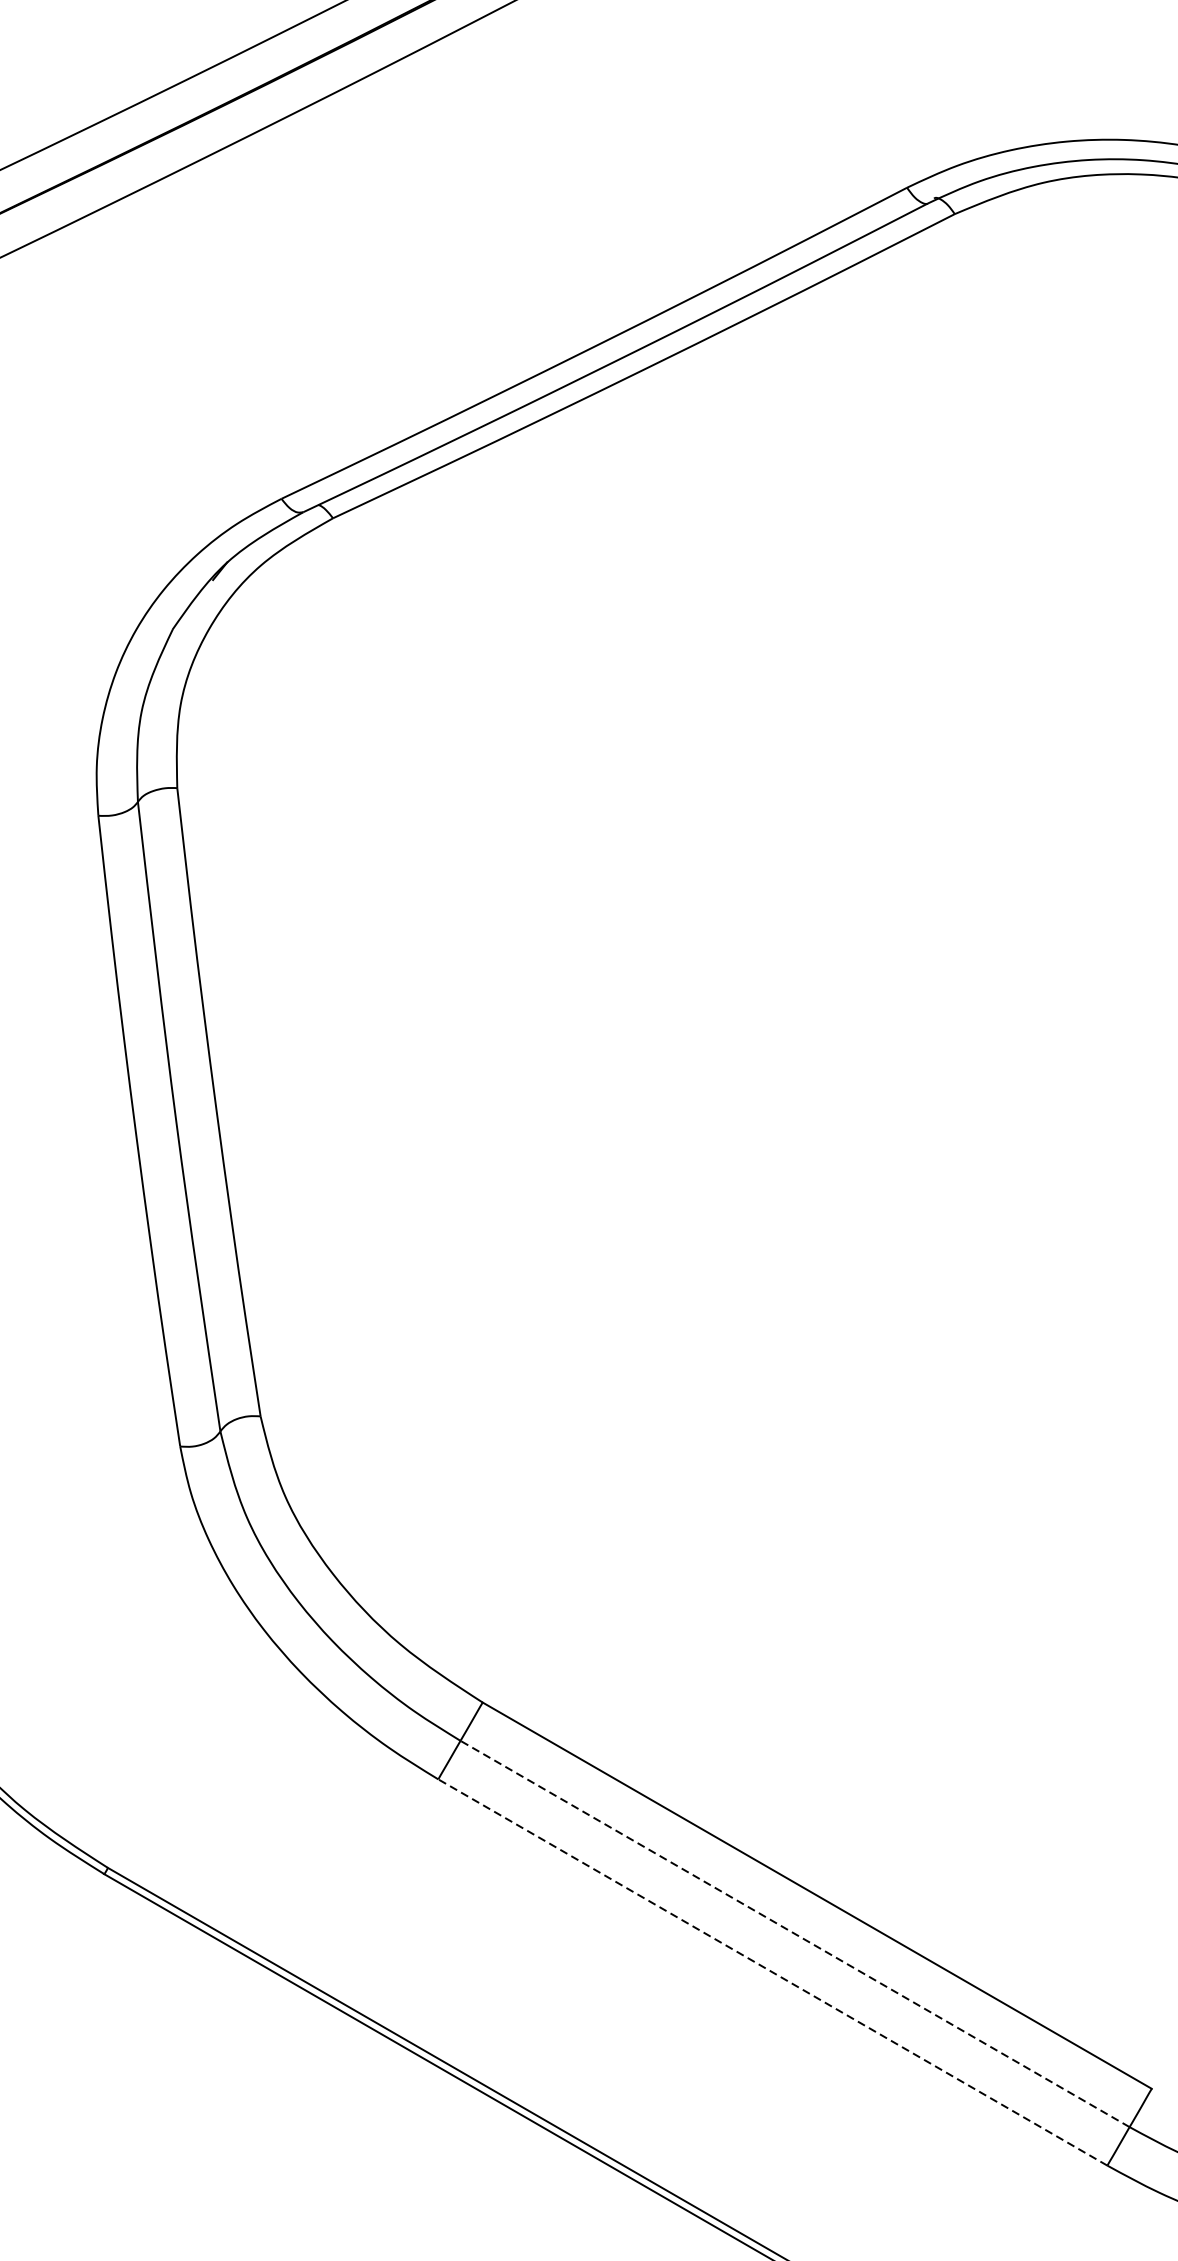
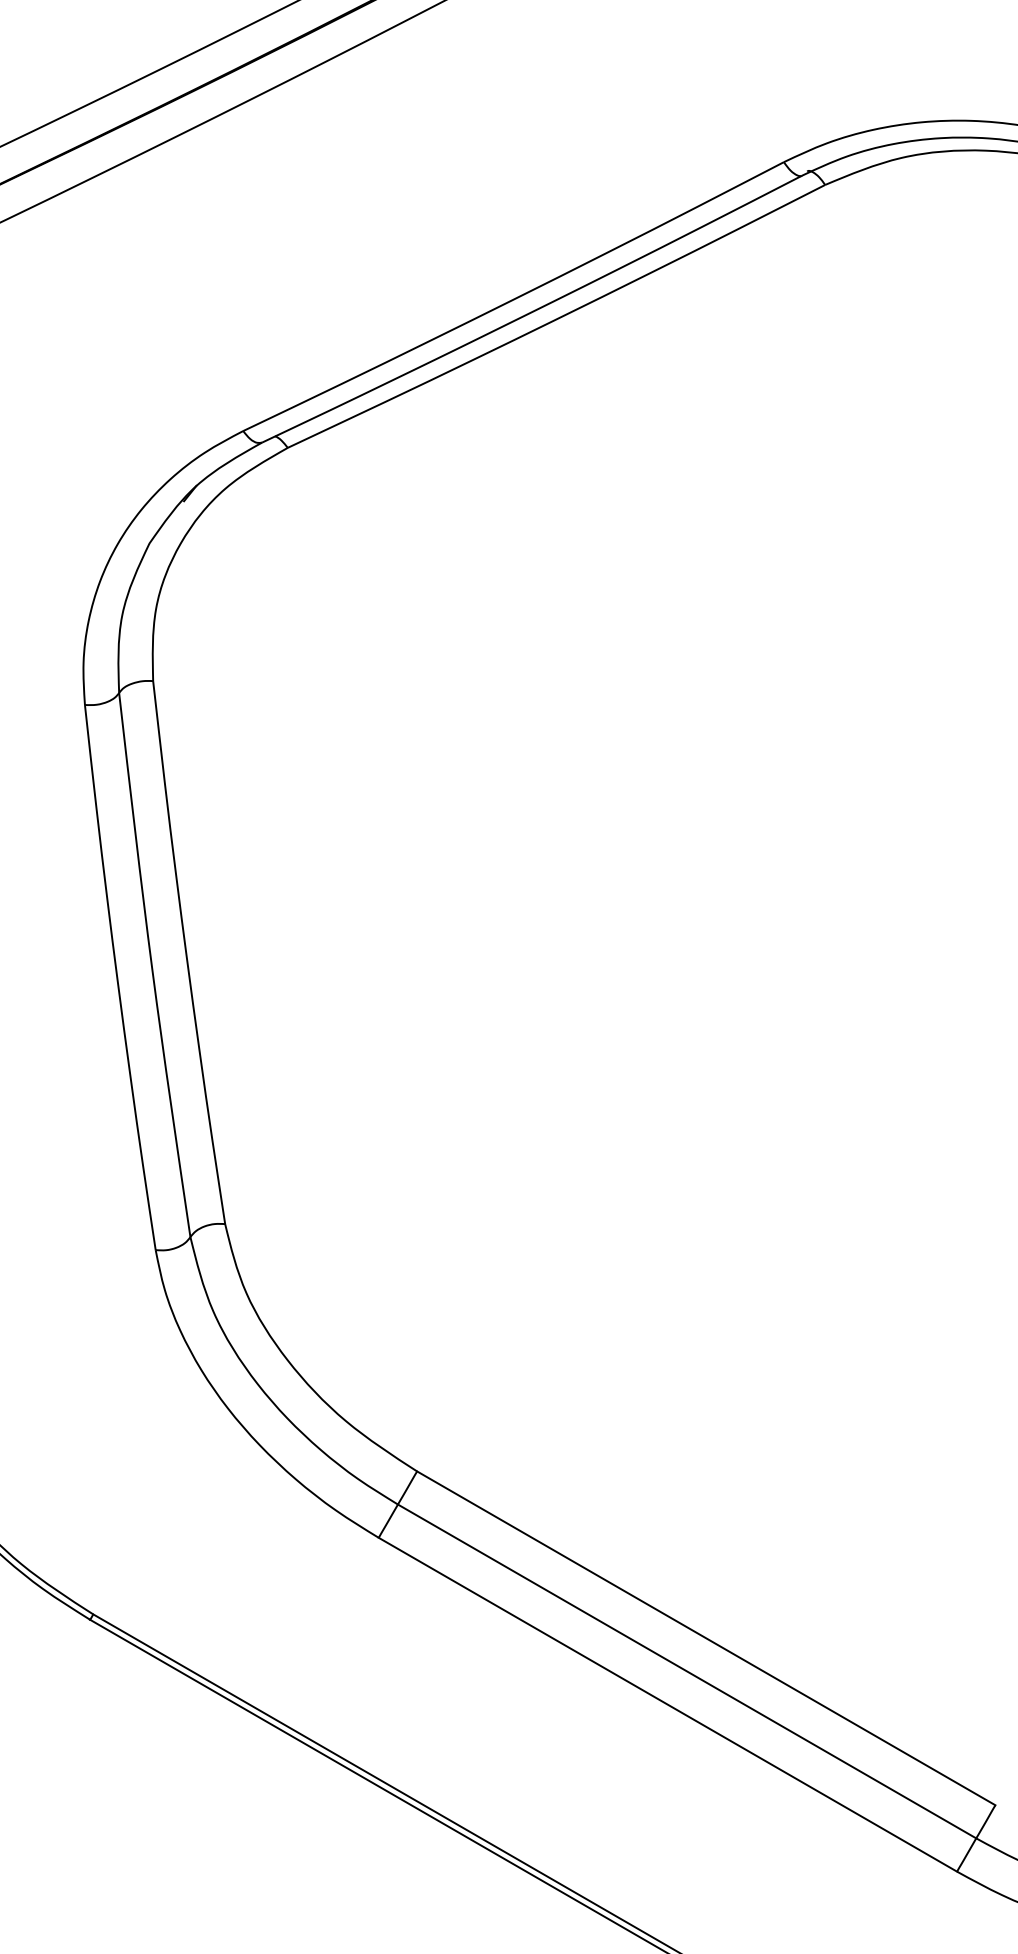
line: (795, 1934) -> (687, 1671), dashed -> solid
line: (772, 1972) -> (667, 1704), dashed -> solid

